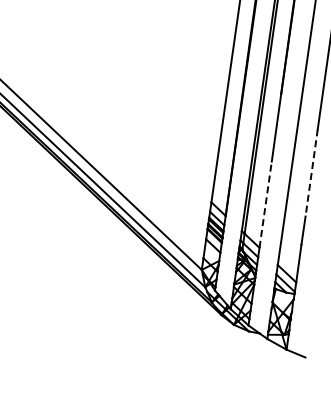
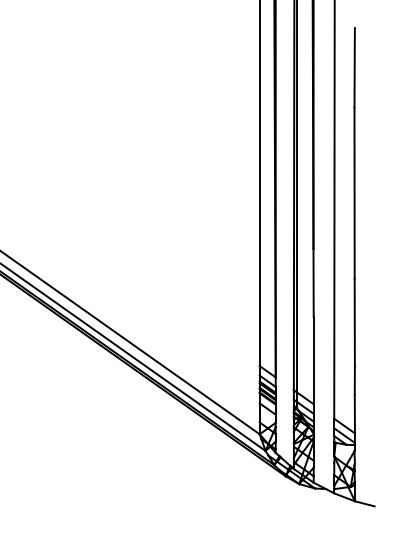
line: (311, 172) -> (354, 322), dashed -> solid
line: (265, 204) -> (313, 360), dashed -> solid

